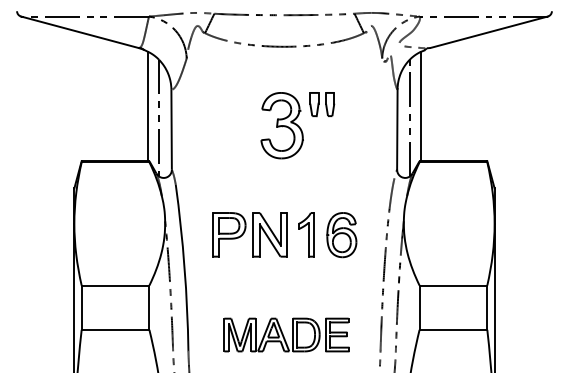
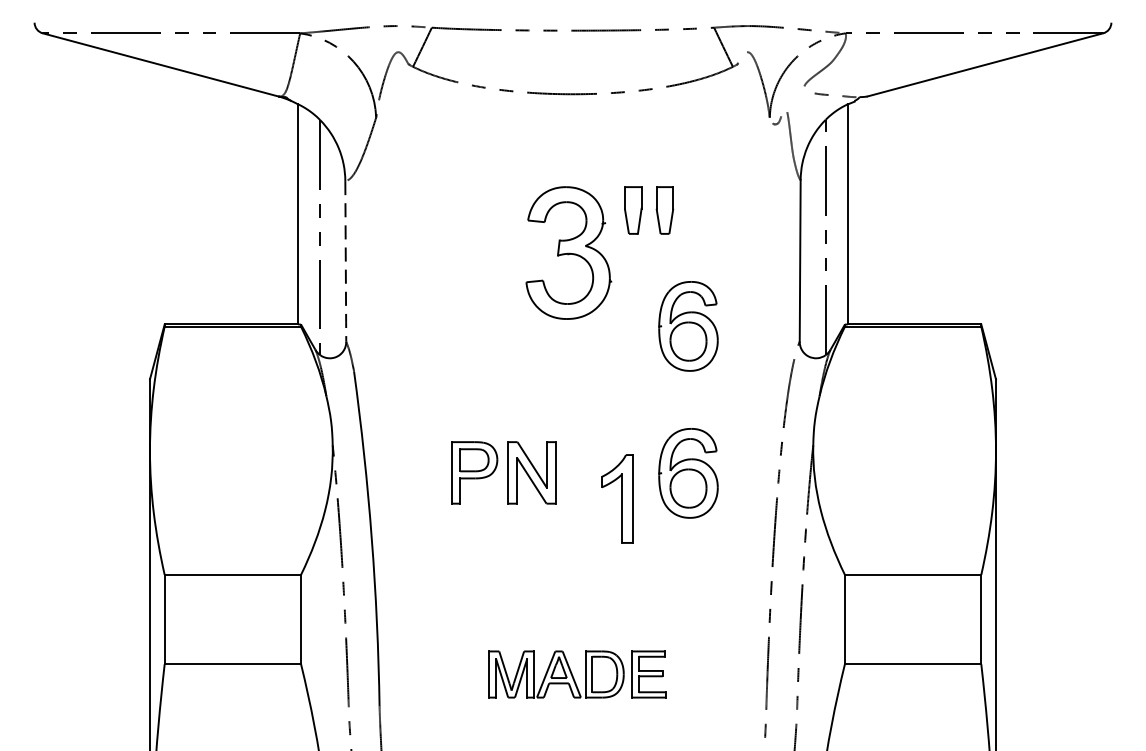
line: (171, 130) -> (345, 262), solid -> dashed
part: (341, 162) -> (687, 327), added
part: (249, 234) -> (502, 472), size x0.7
part: (306, 234) -> (617, 498), moved
part: (286, 334) -> (577, 673), size x0.7

